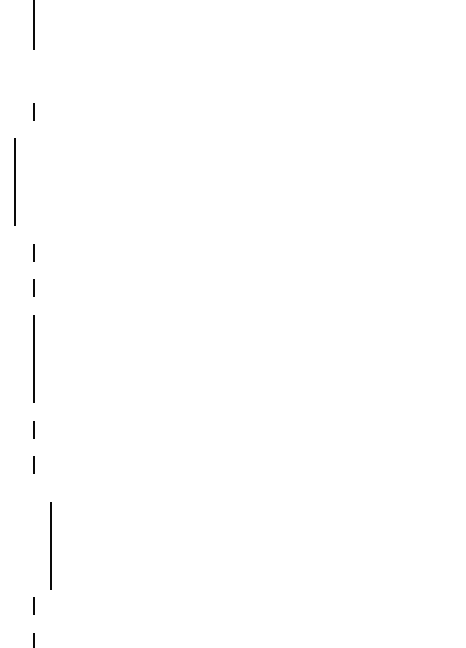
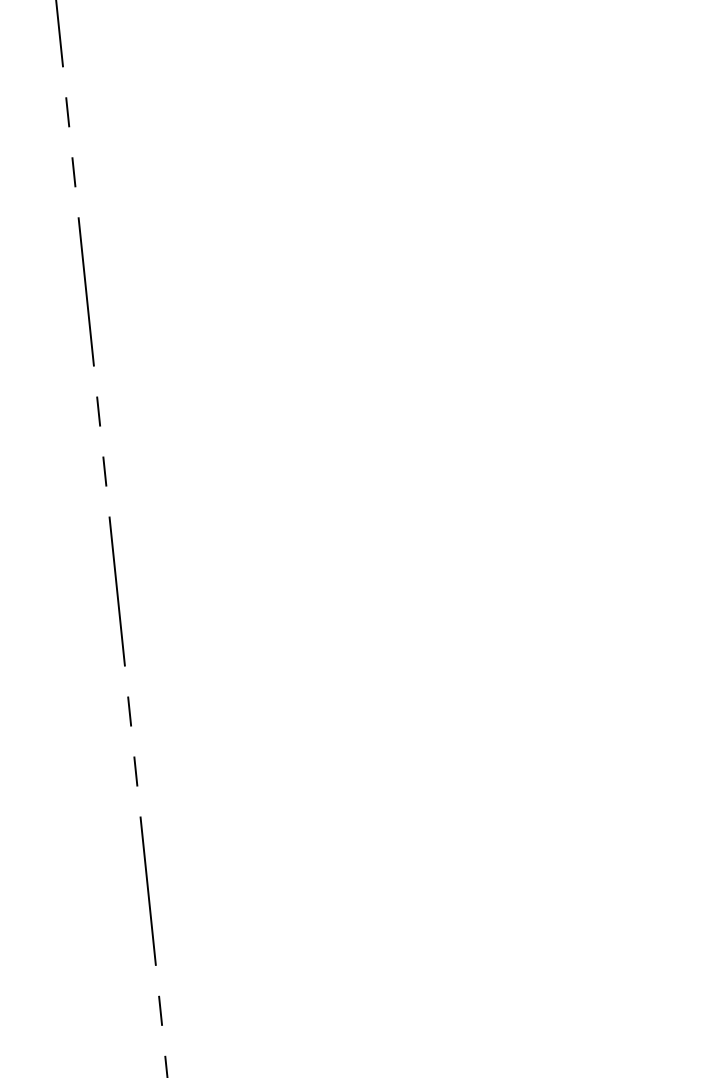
line: (33, 76) -> (66, 112), added
line: (14, 181) -> (84, 290), moved
line: (50, 545) -> (146, 891), moved

